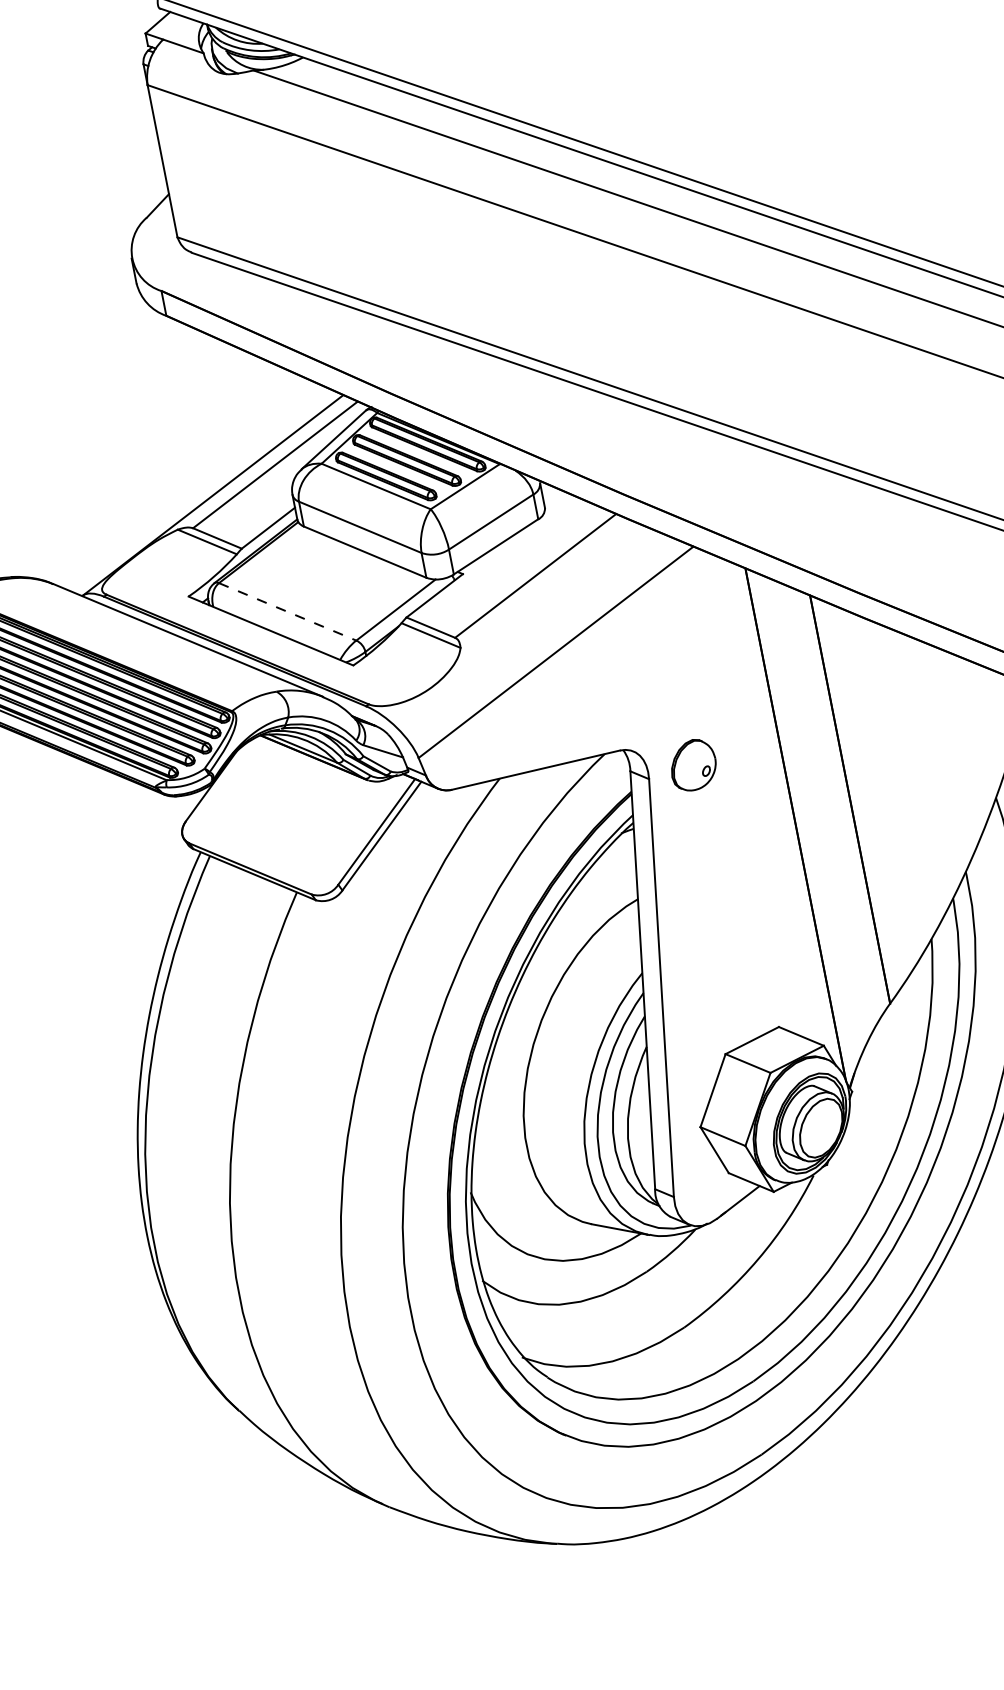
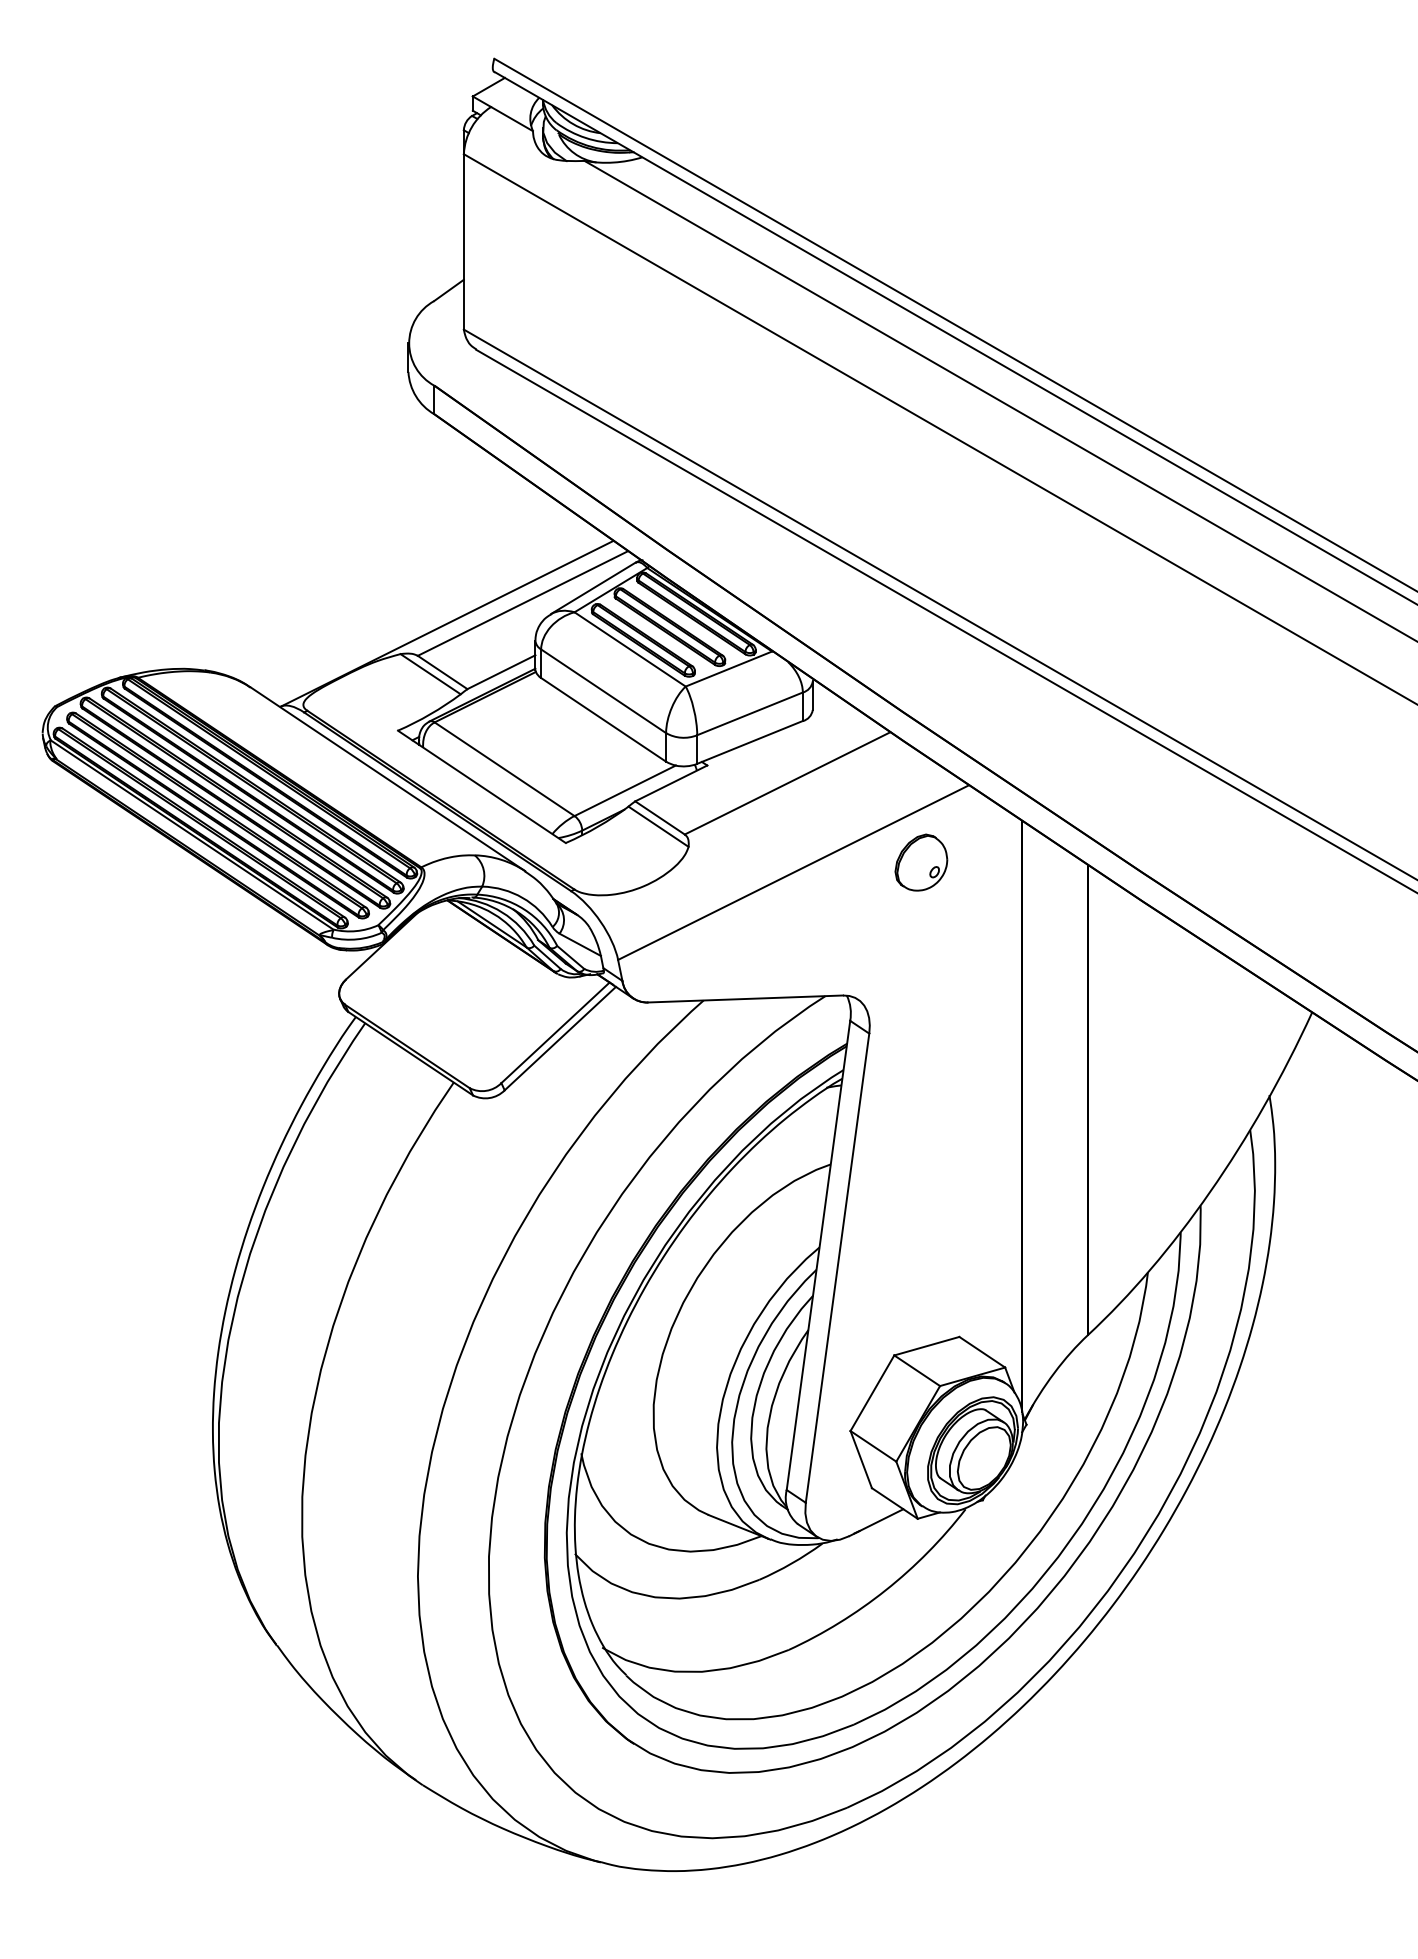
line: (288, 611) -> (505, 769), dashed -> solid
part: (693, 764) -> (921, 862), moved

